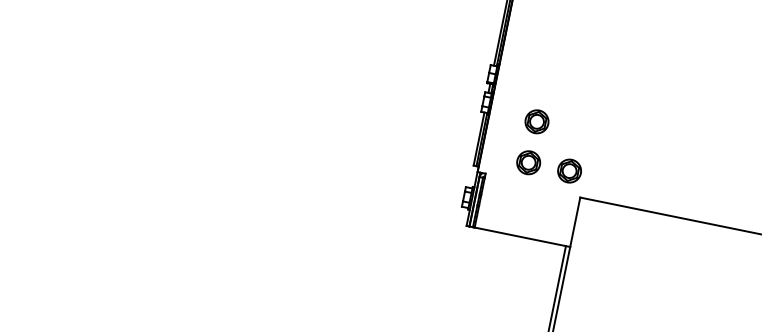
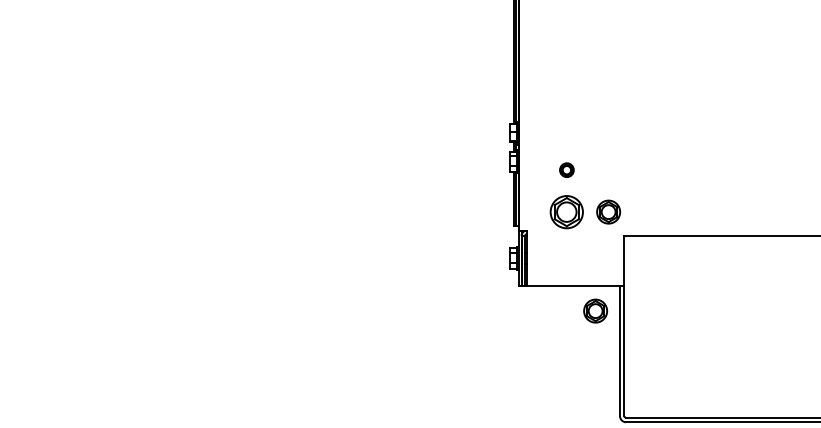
part: (536, 120) -> (566, 169), size x0.6
part: (528, 162) -> (566, 211), size x1.4
part: (537, 264) -> (595, 310), added

